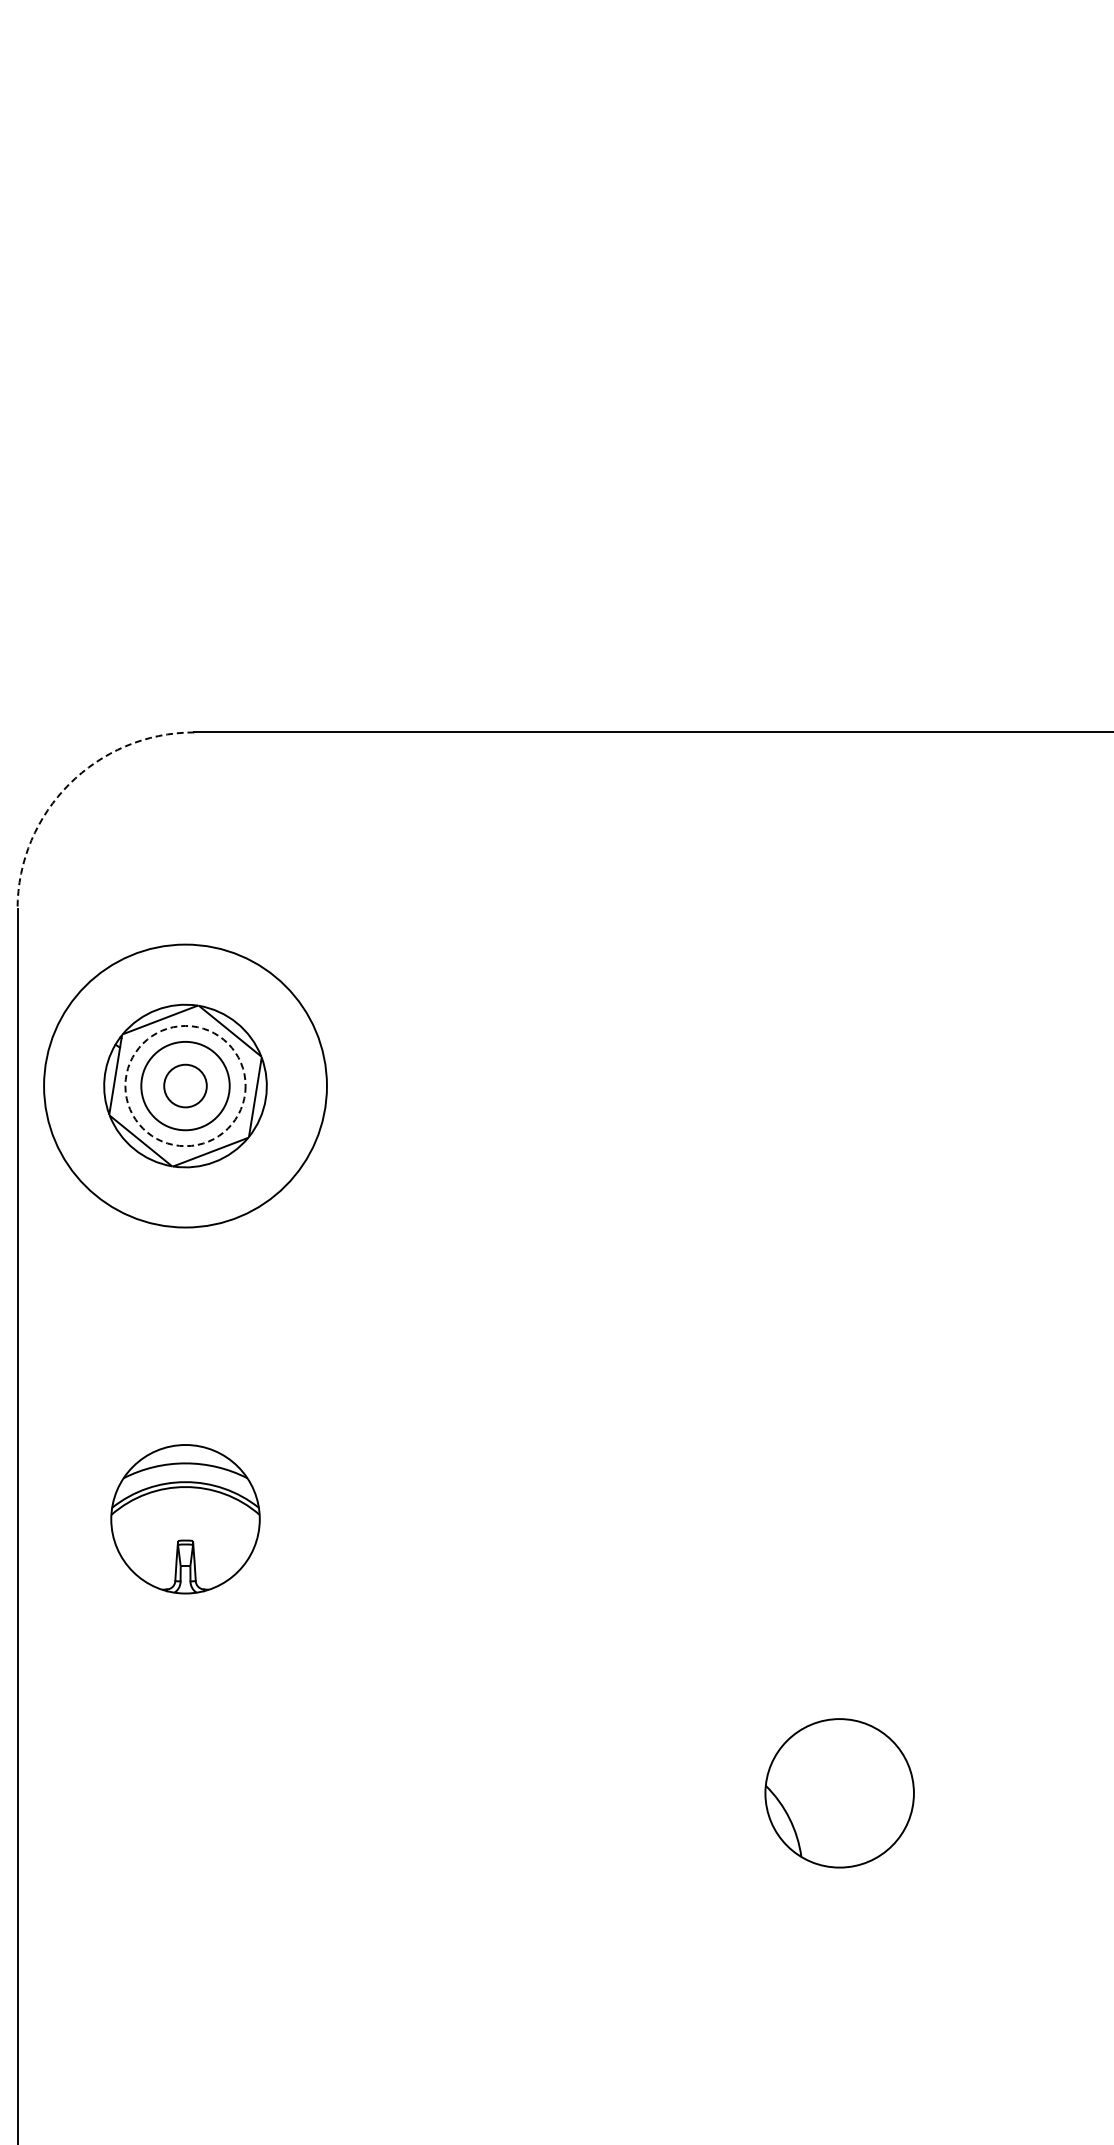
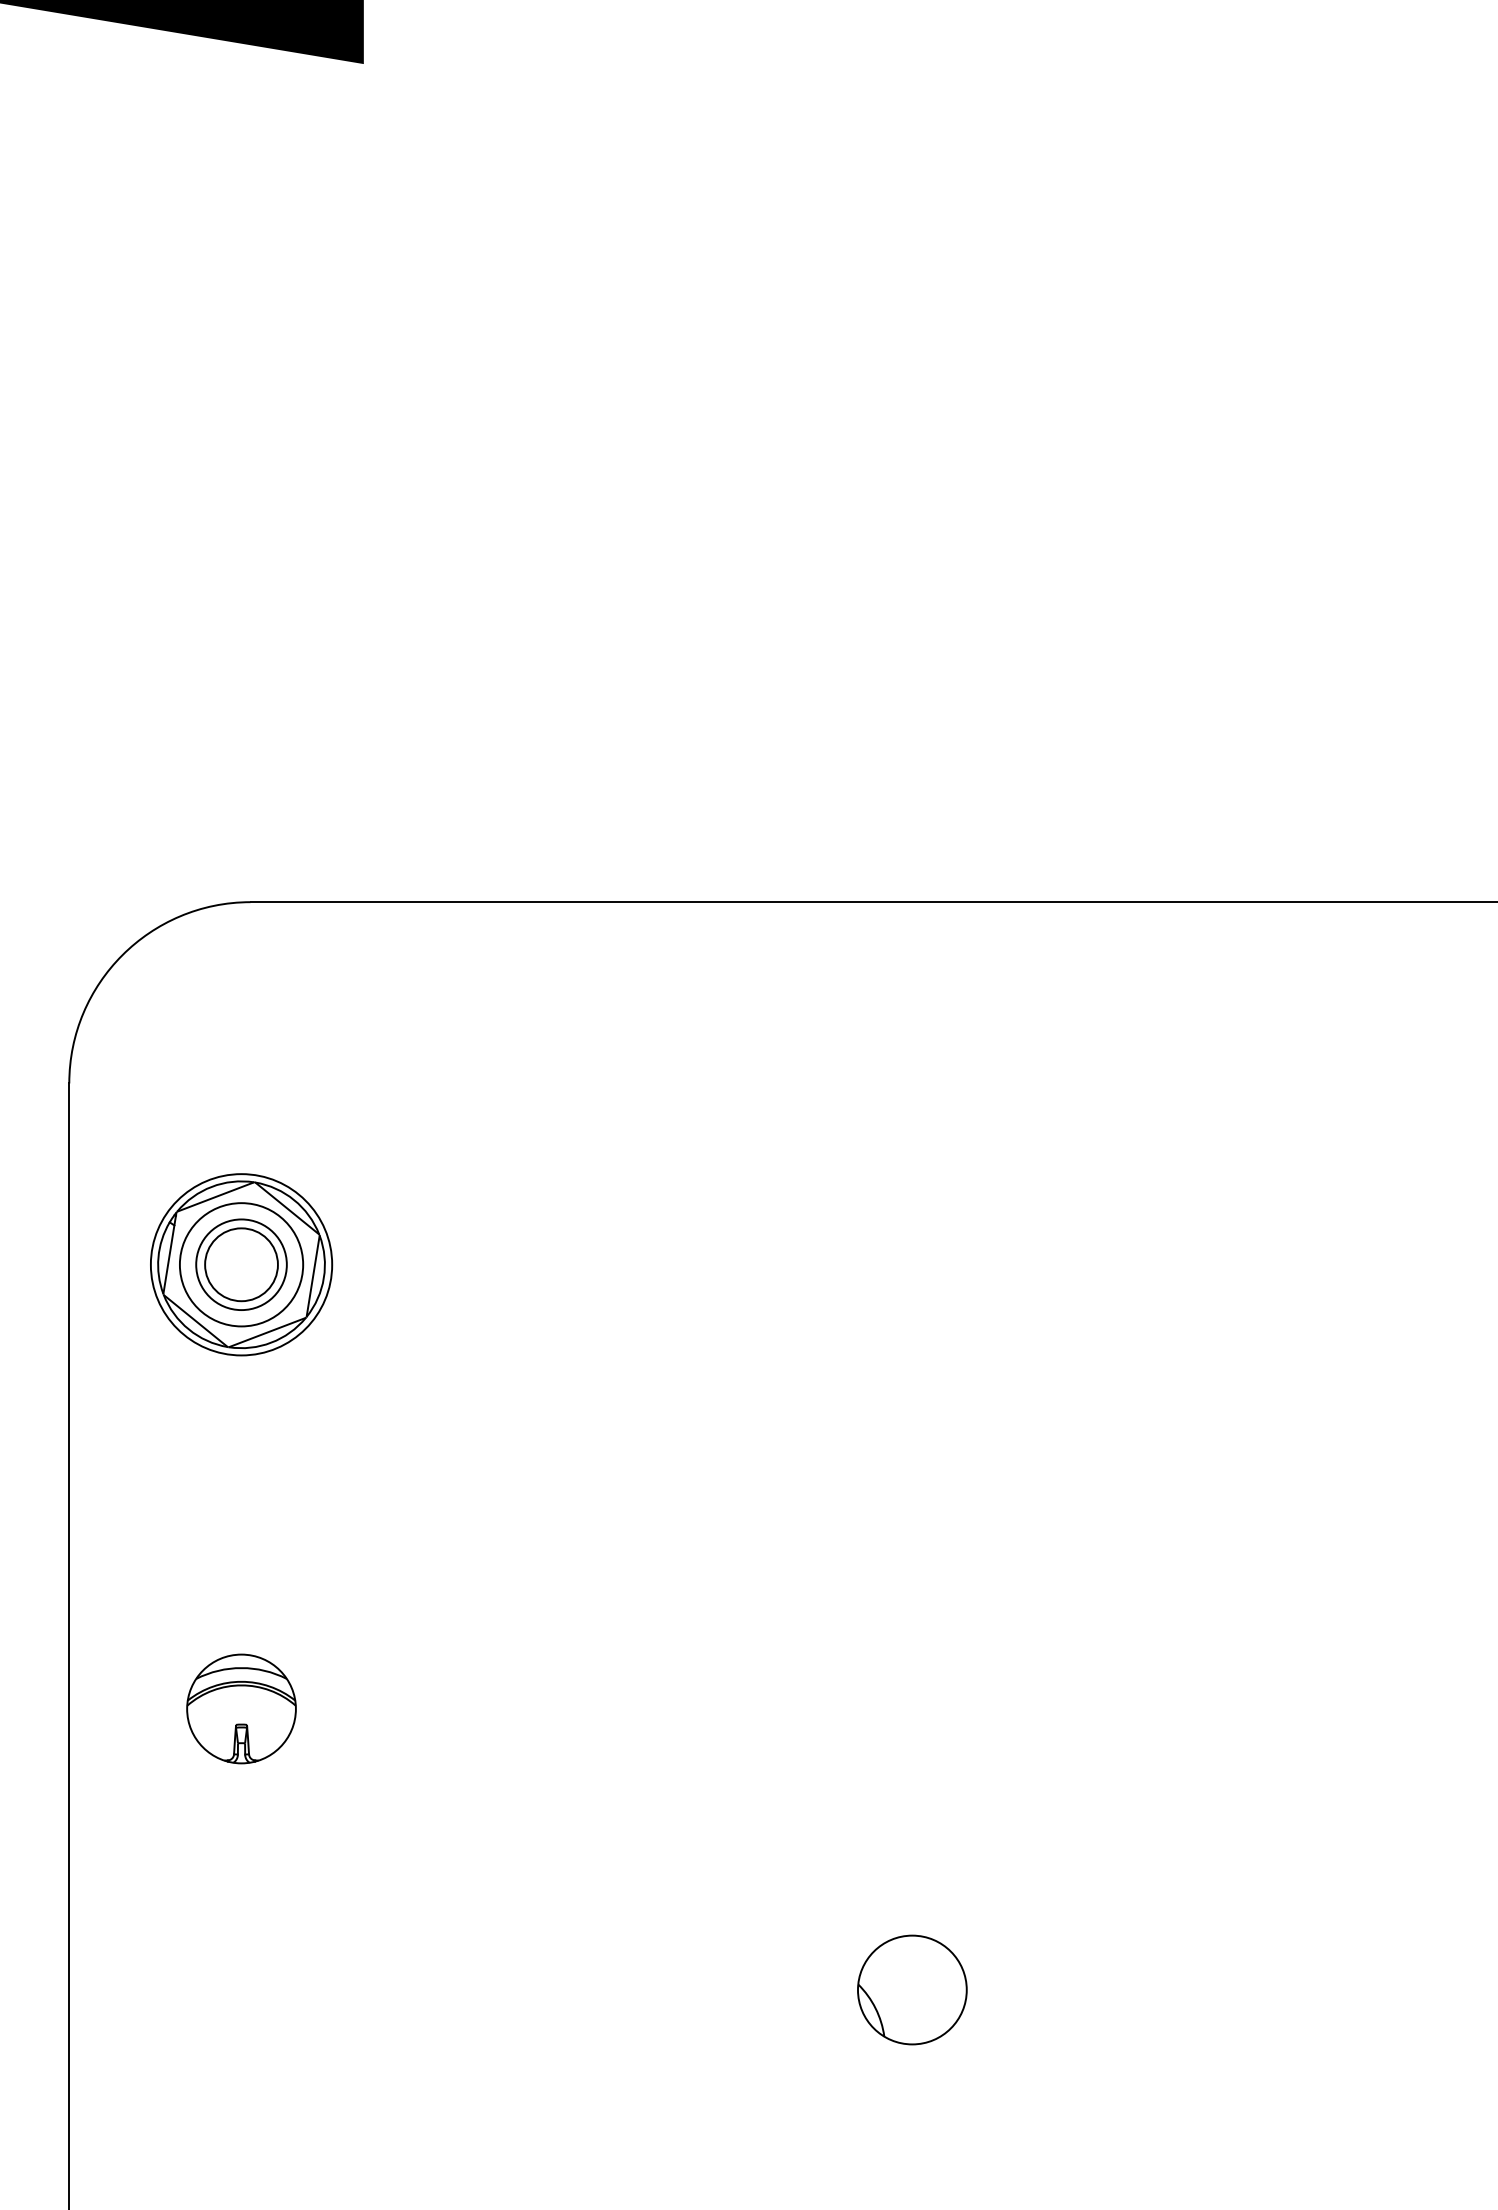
arc: (69, 784) -> (122, 955), dashed -> solid
circle: (185, 1085) -> (241, 1264), dashed -> solid
circle: (185, 1085) -> (241, 1264), size x0.62
circle: (185, 1085) -> (241, 1264), size x1.67
part: (185, 1518) -> (241, 1708), size x0.71
part: (839, 1792) -> (912, 1989), size x0.71

